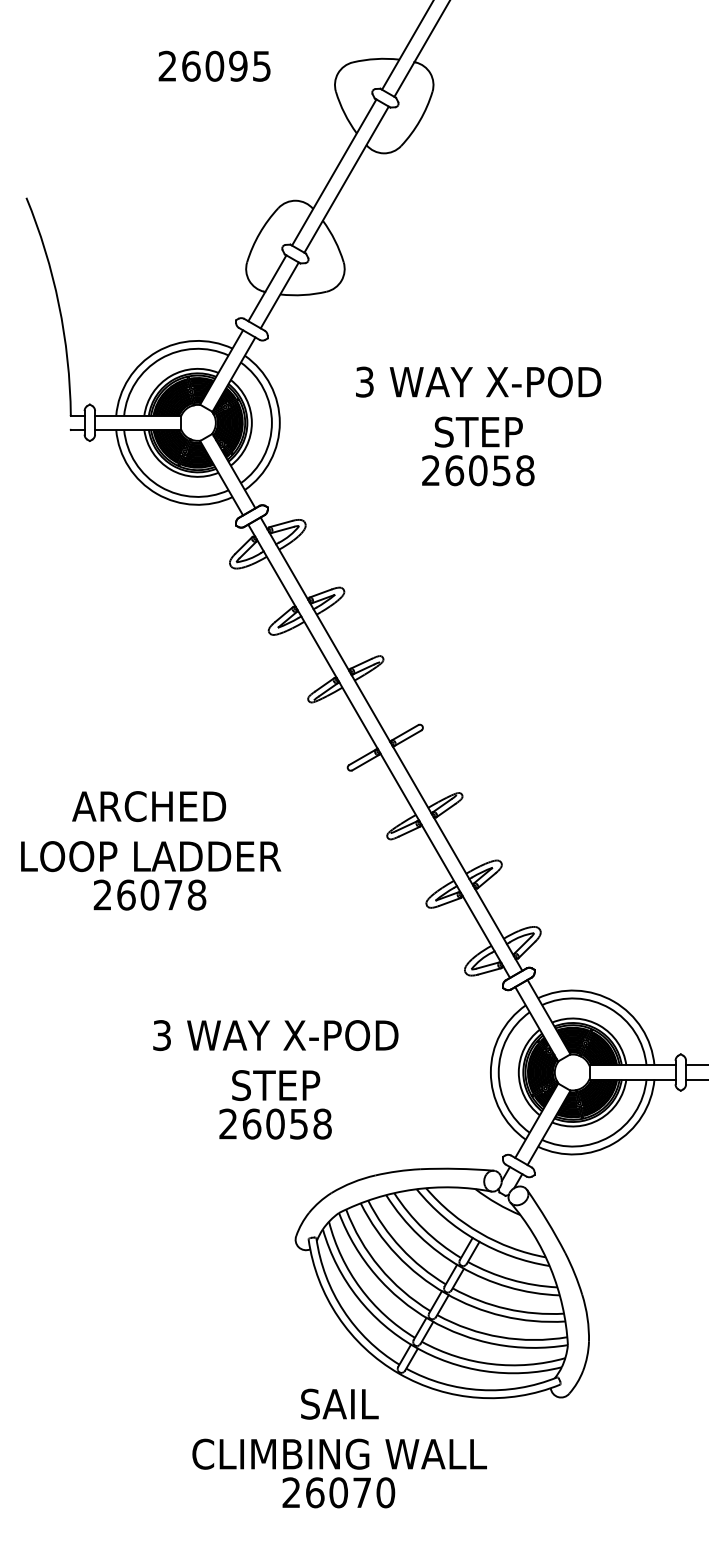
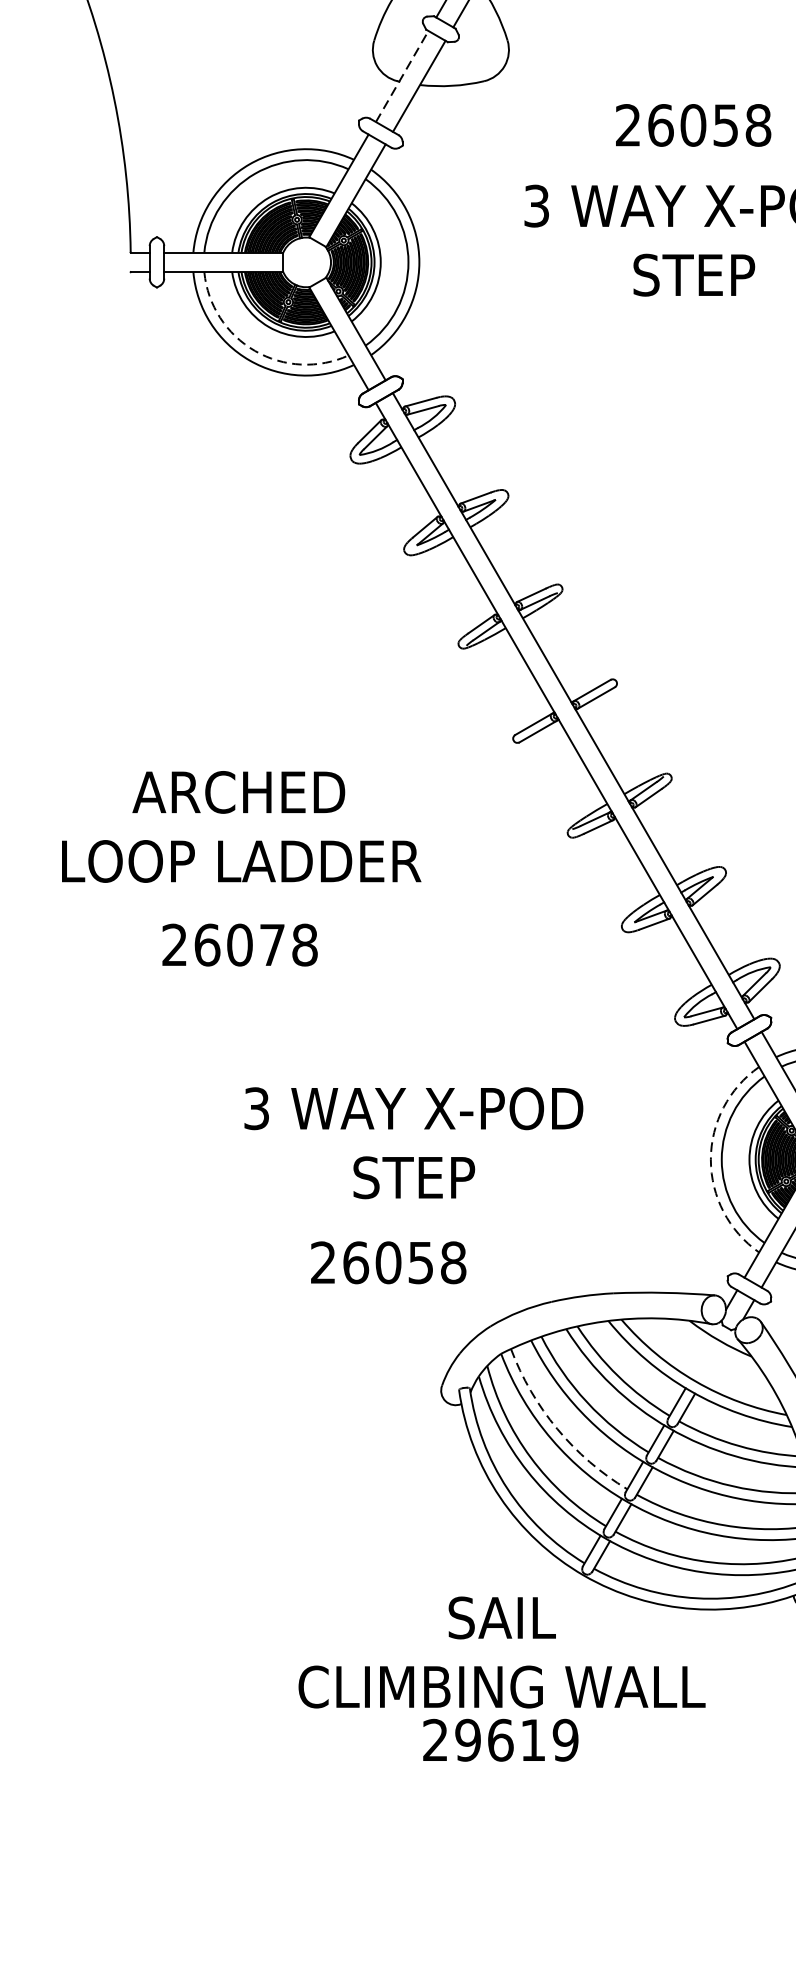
line: (267, 287) -> (402, 75), solid -> dashed
text: (478, 470) -> (693, 125), moved
arc: (160, 487) -> (254, 351), solid -> dashed
text: (149, 894) -> (239, 944), moved
arc: (490, 1072) -> (710, 1159), solid -> dashed
text: (275, 1123) -> (388, 1261), moved
arc: (379, 1267) -> (557, 1429), solid -> dashed
text: (350, 1492) -> (516, 1739), 26070 -> 29619

